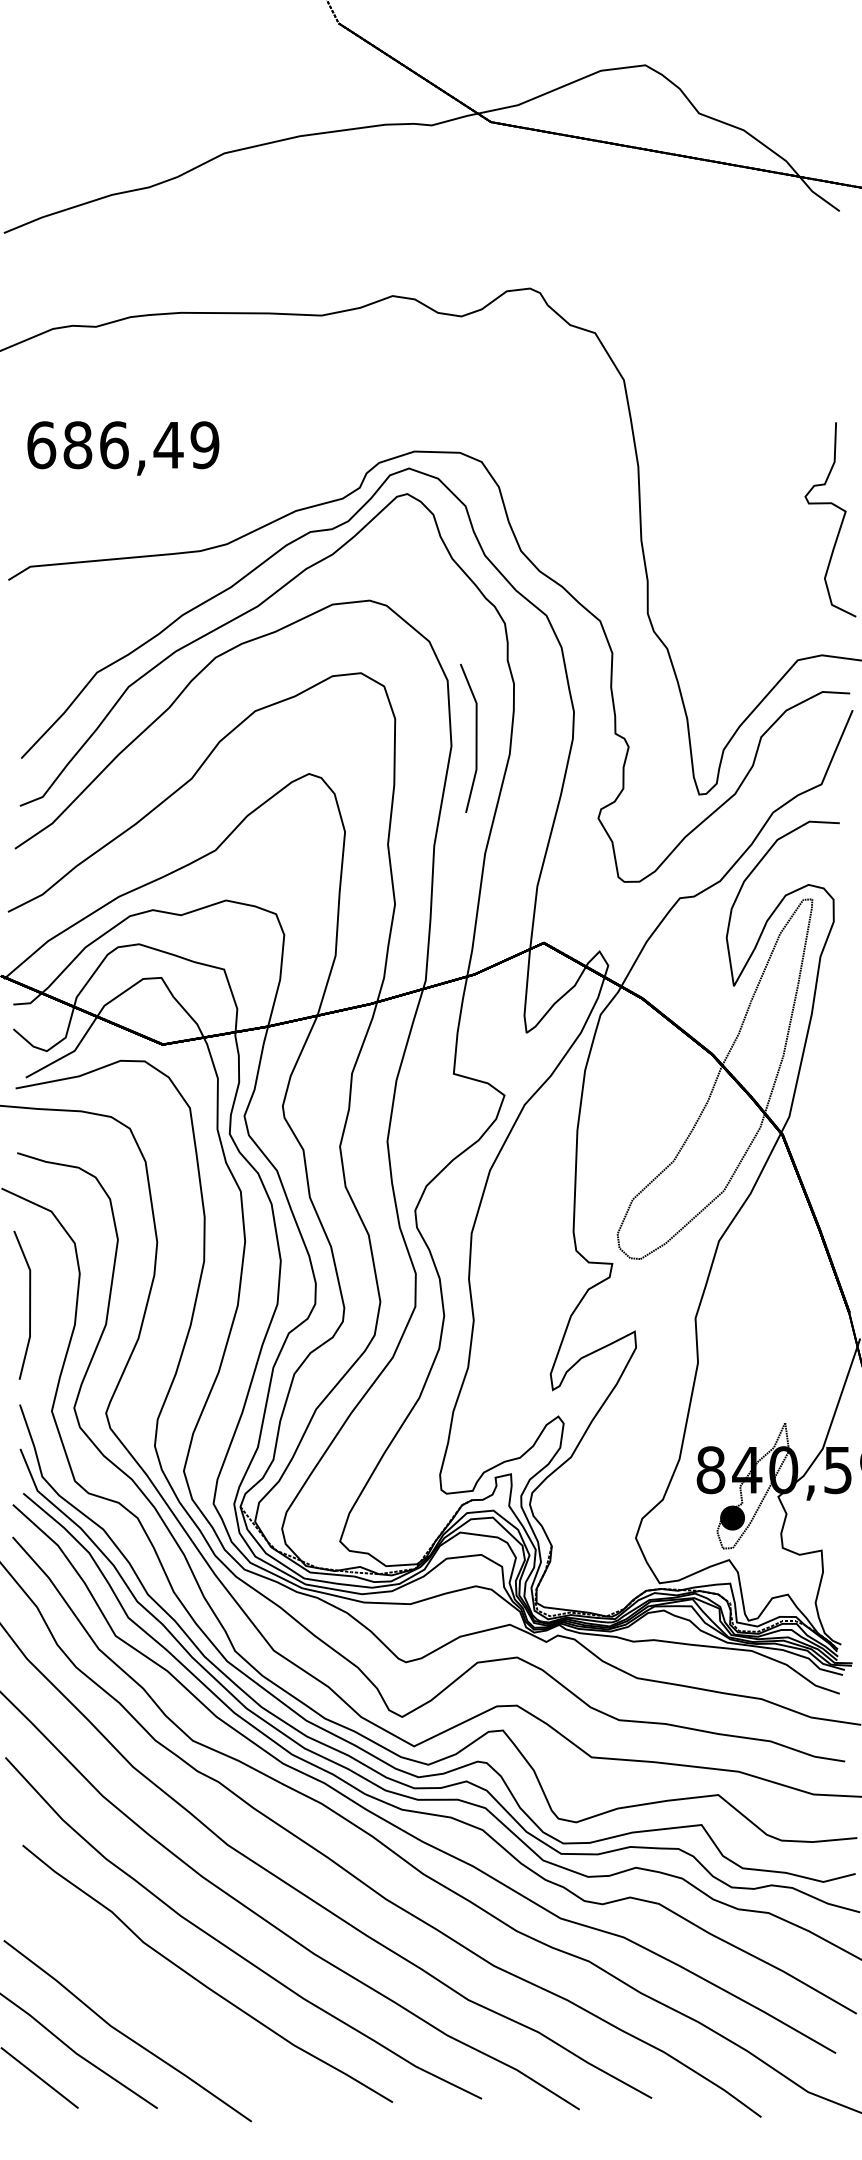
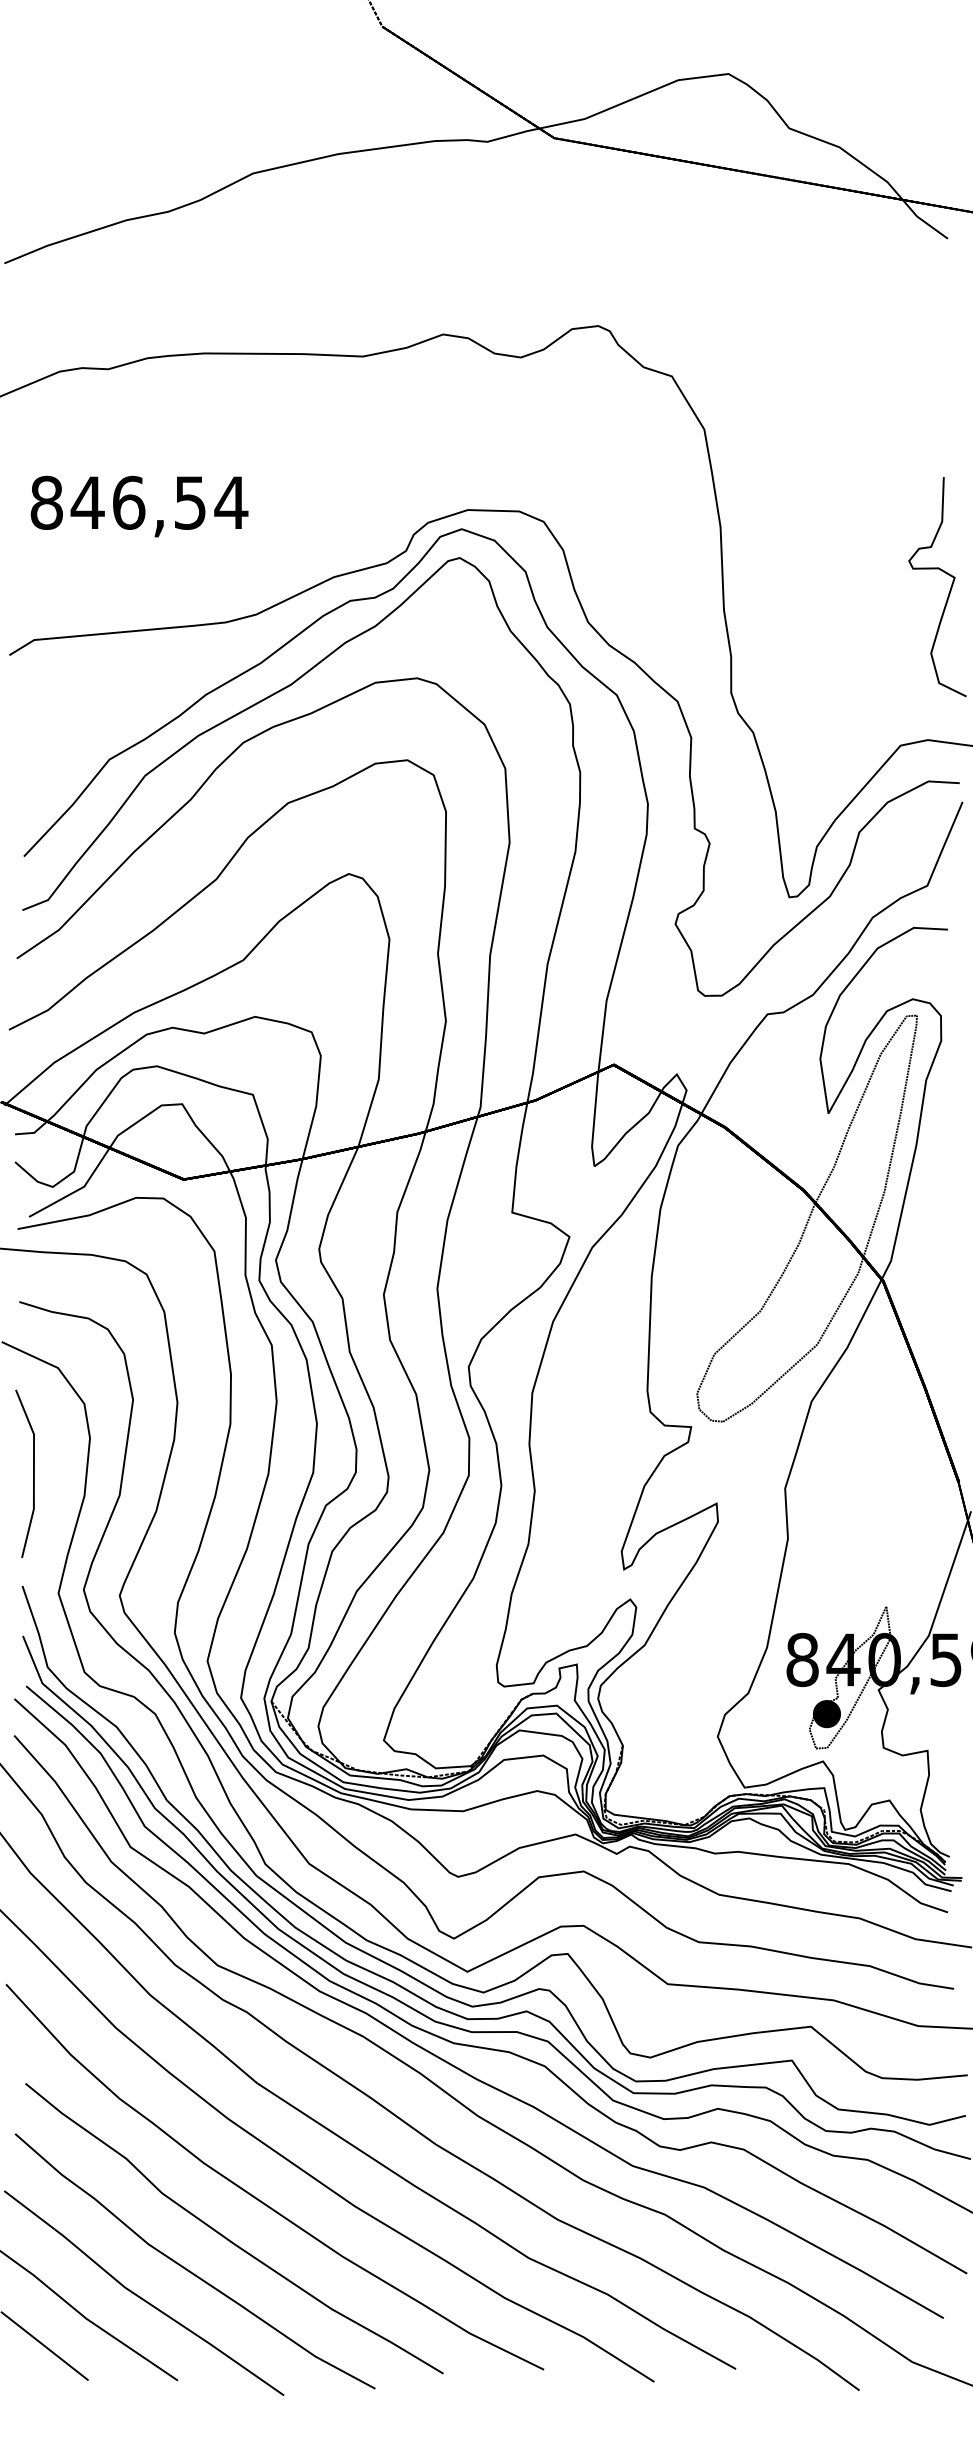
text: (123, 444) -> (139, 502), 686,49 -> 846,54
line: (476, 738) -> (537, 833), removed
part: (167, 2010) -> (188, 2269), added

